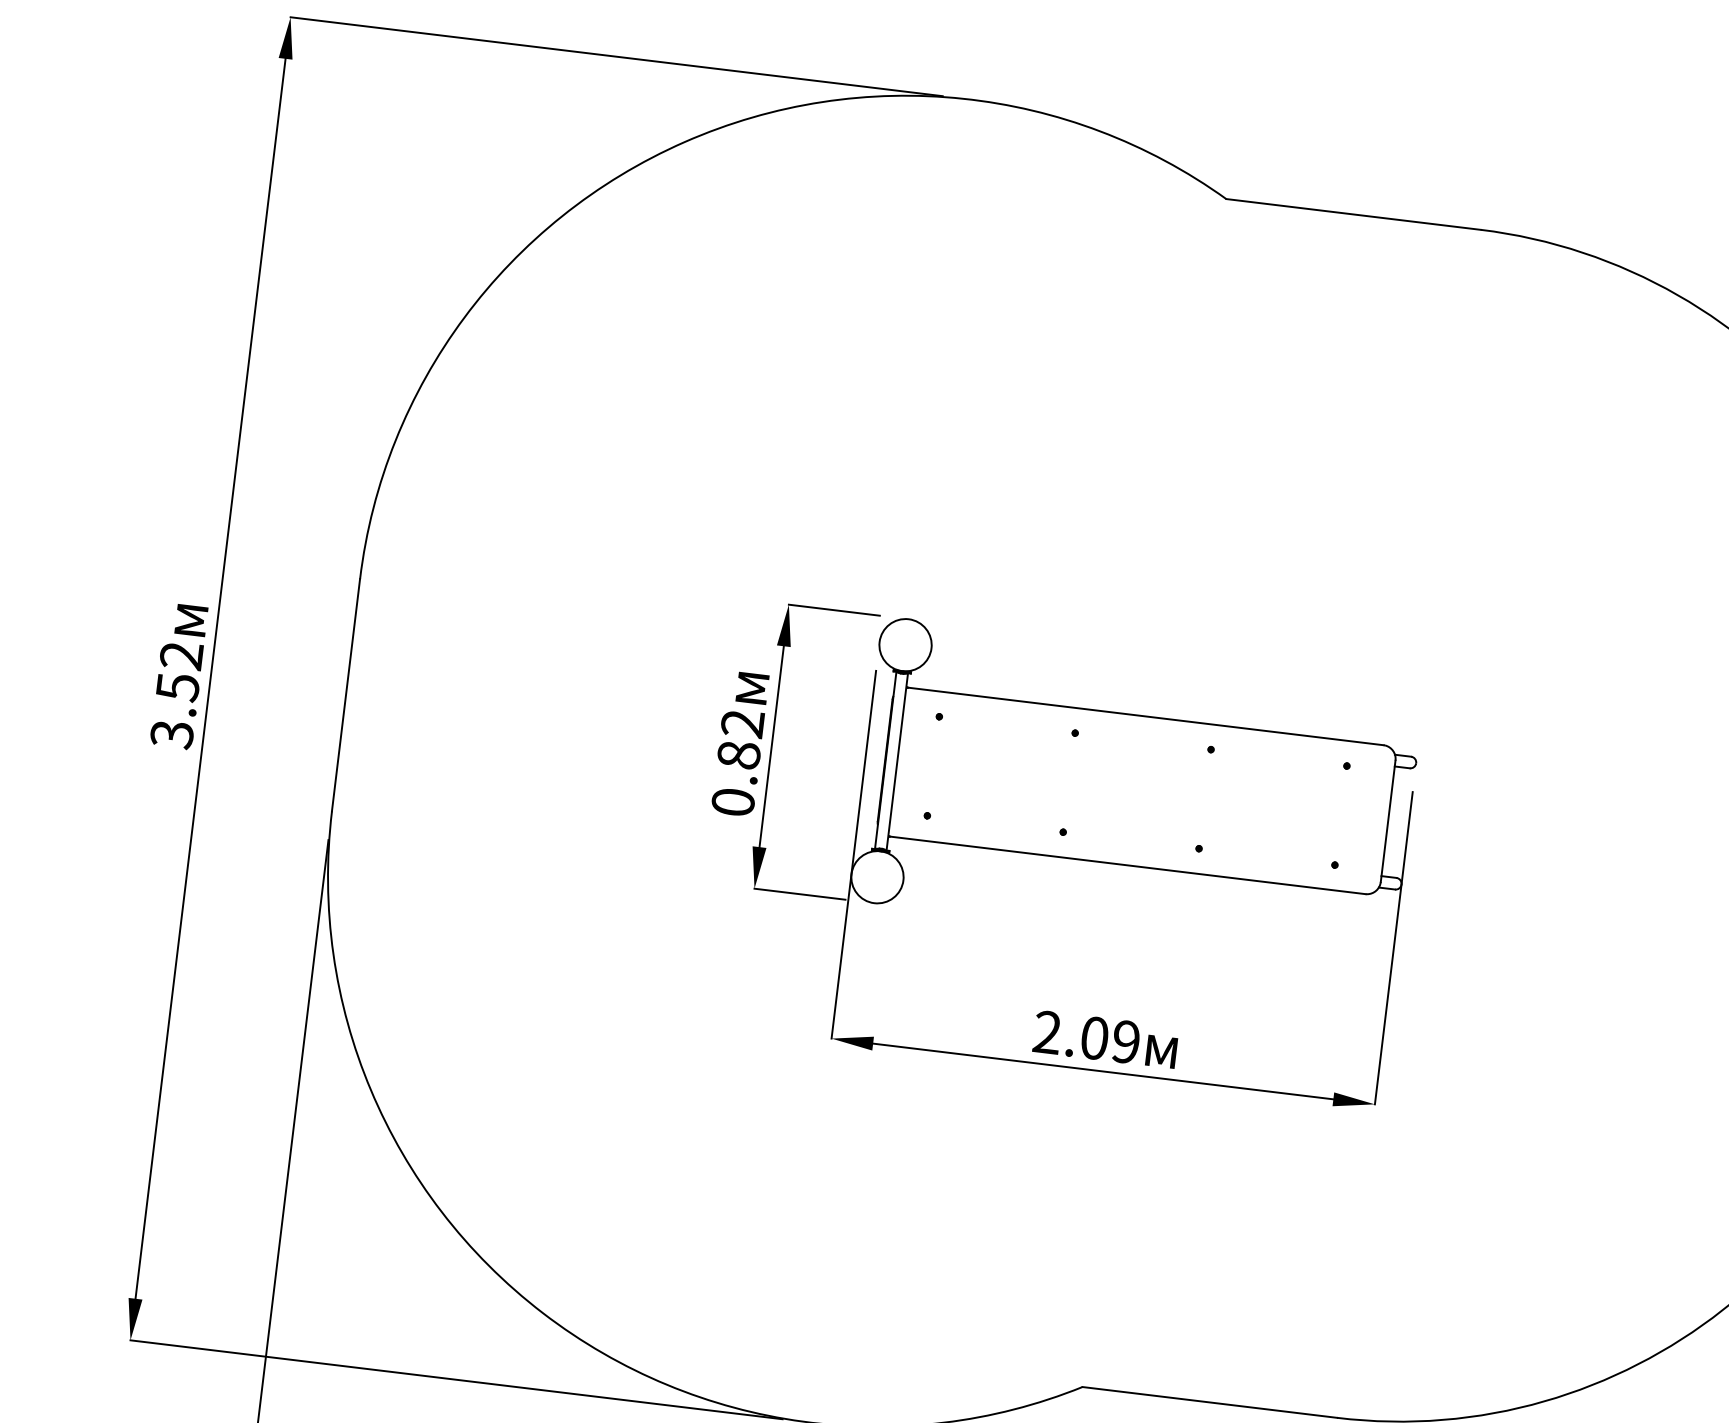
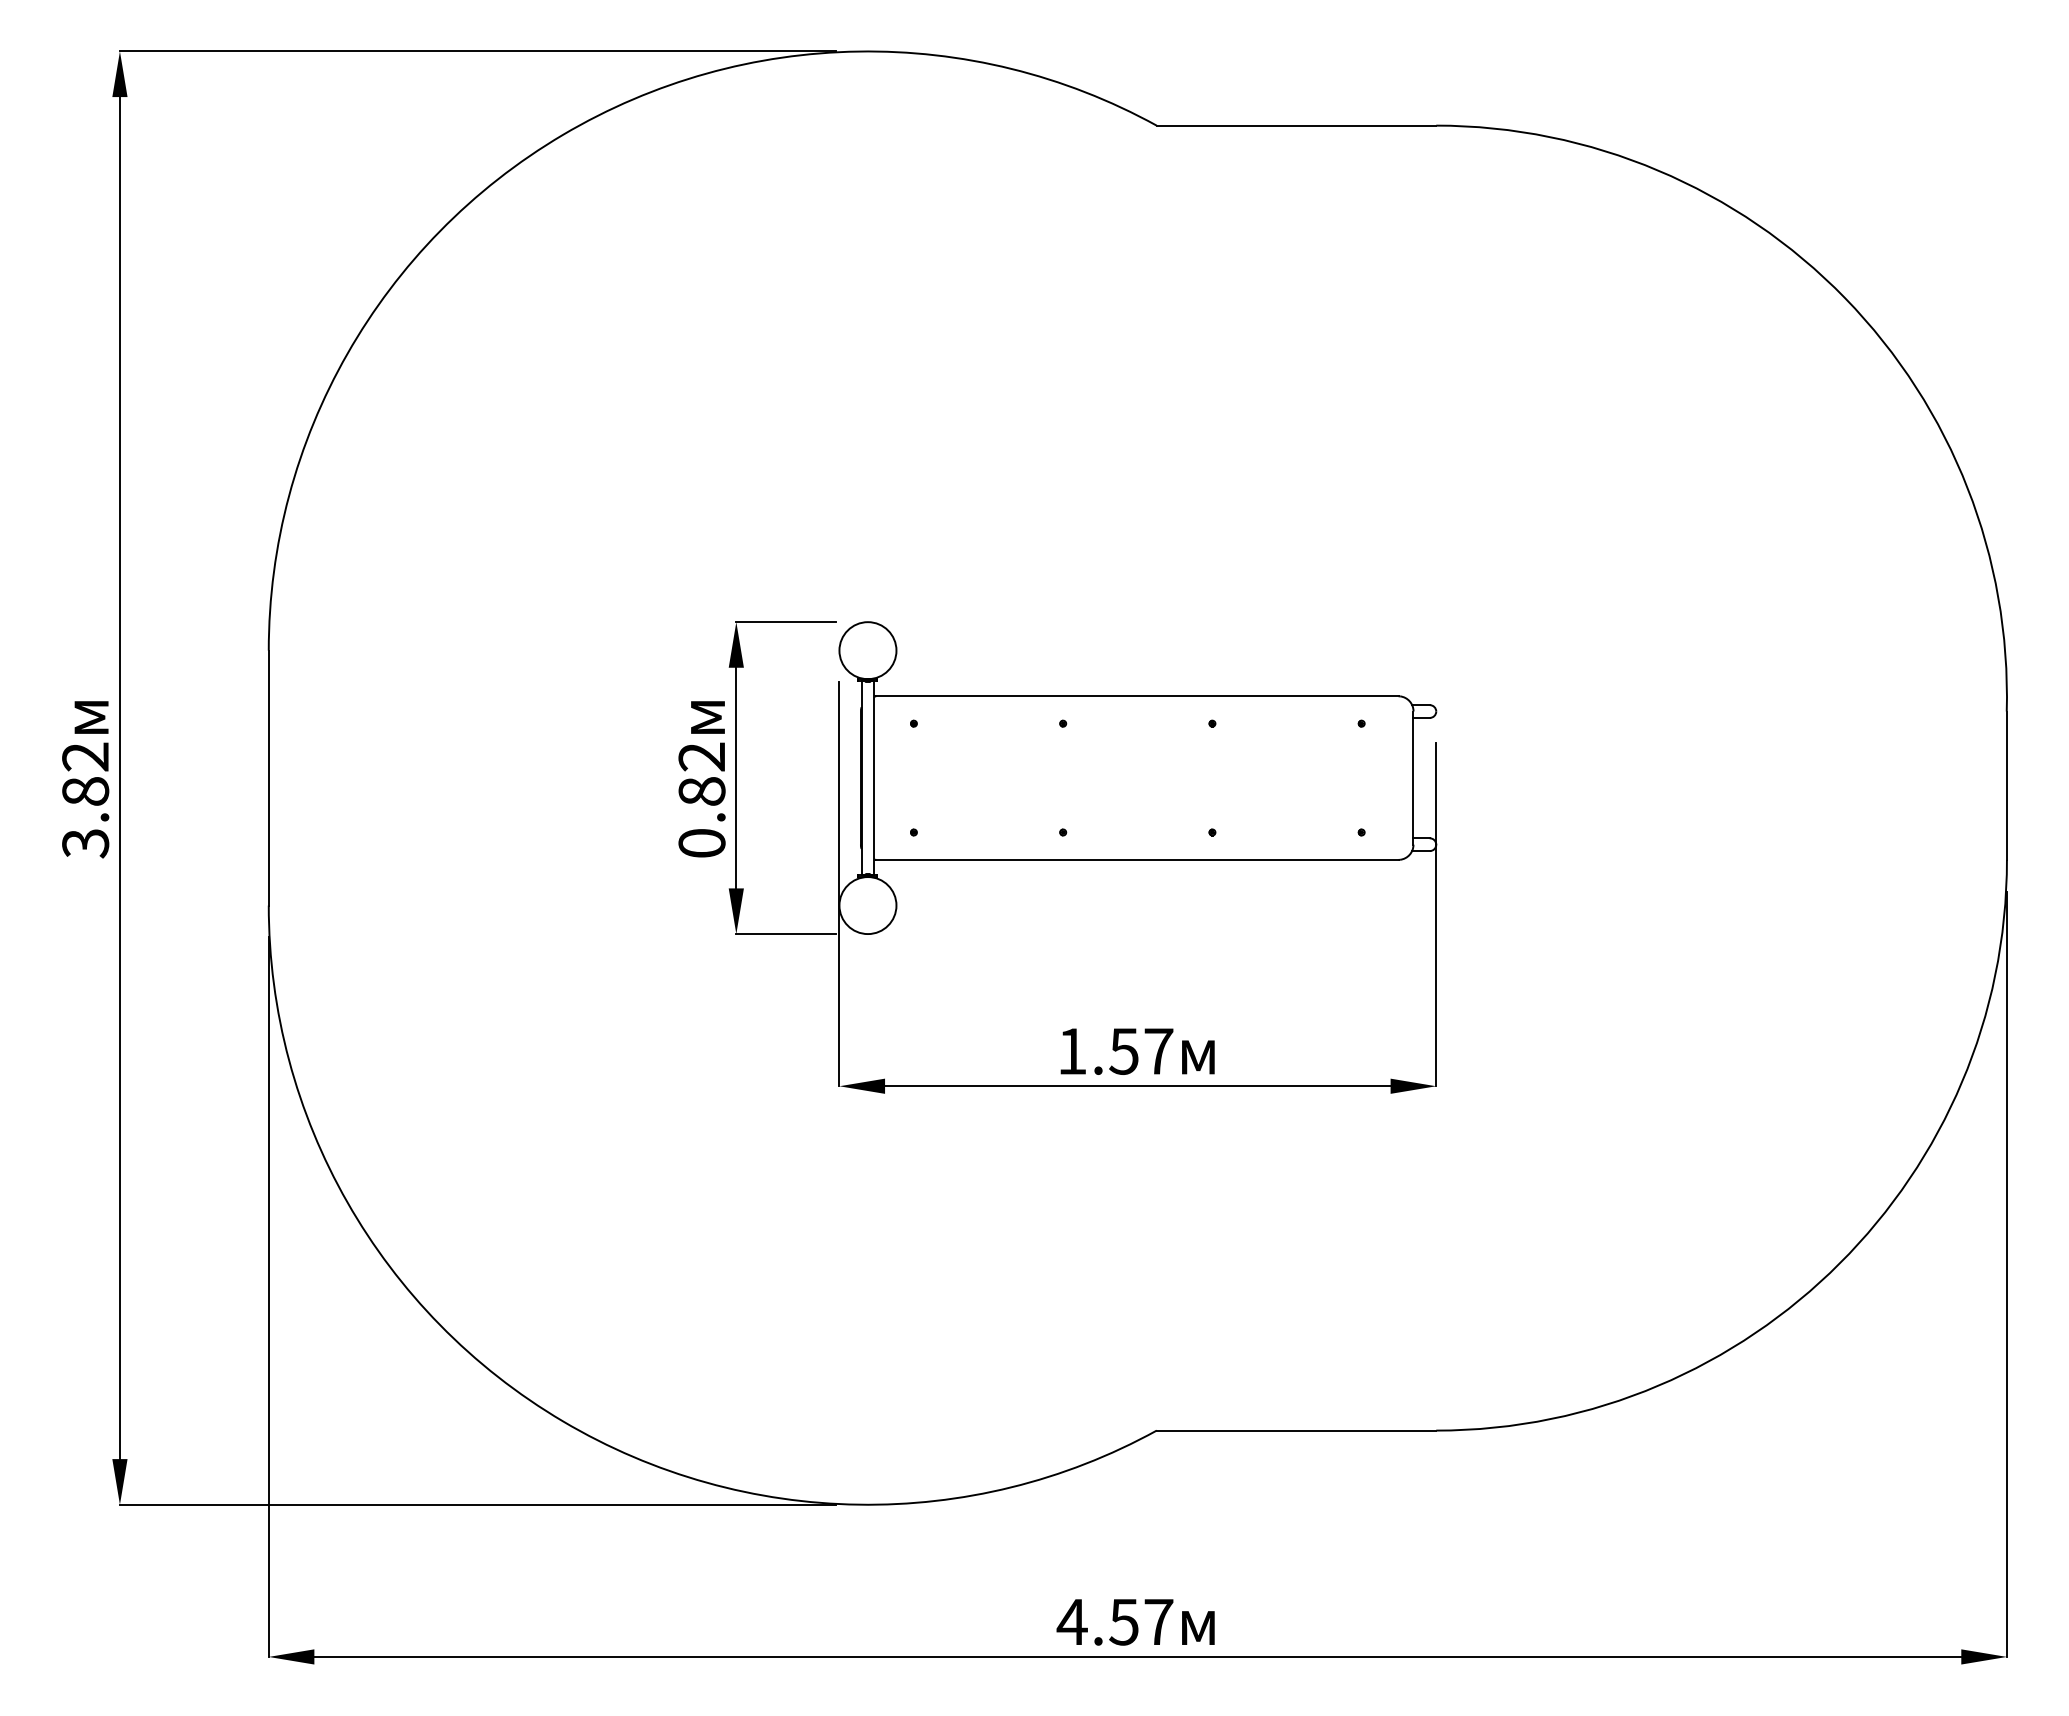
text: (177, 687) -> (85, 791), 3.52 -> 3.82
text: (1086, 1036) -> (1115, 1050), 2.09 -> 1.57

